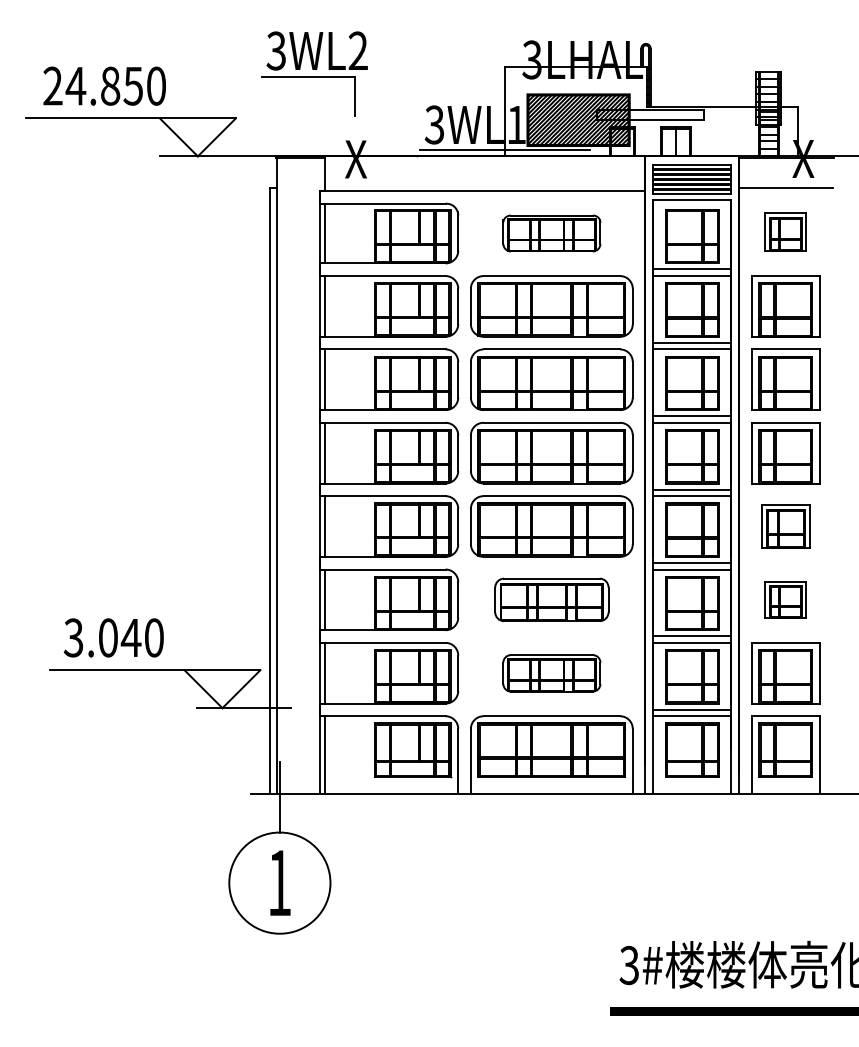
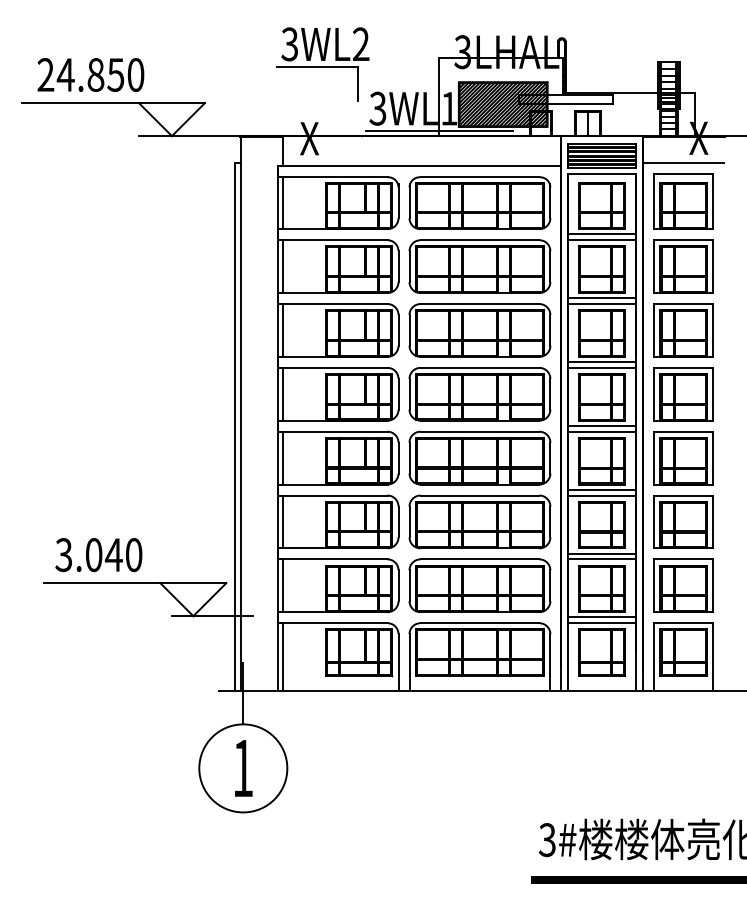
part: (314, 73) -> (323, 63), moved
part: (785, 231) -> (683, 201), size x1.67
part: (551, 233) -> (479, 203), size x1.67
part: (785, 526) -> (683, 458), size x1.43
part: (551, 599) -> (479, 521), size x1.43
part: (785, 599) -> (683, 521), size x1.67
part: (551, 673) -> (479, 586), size x1.67

